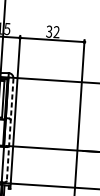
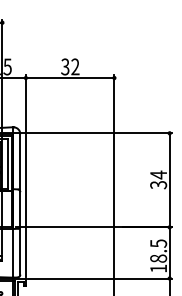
line: (10, 129) -> (20, 204), dashed -> solid

